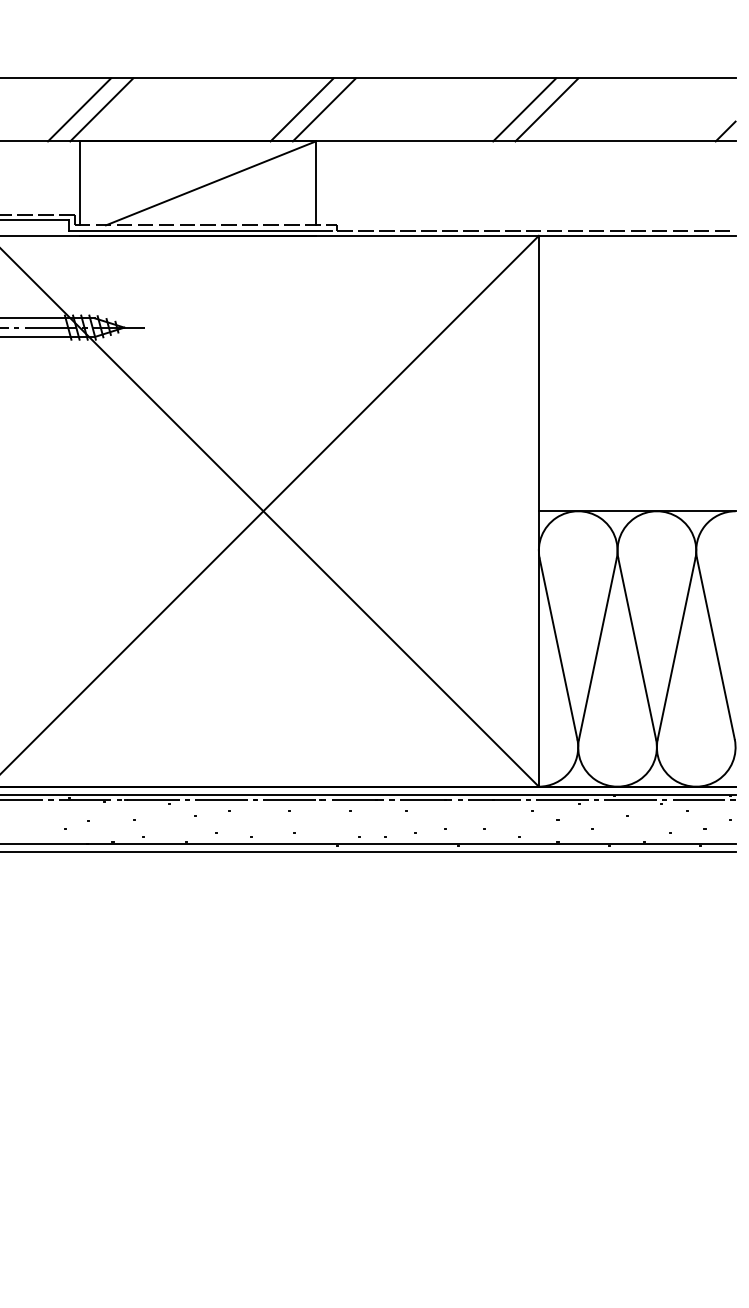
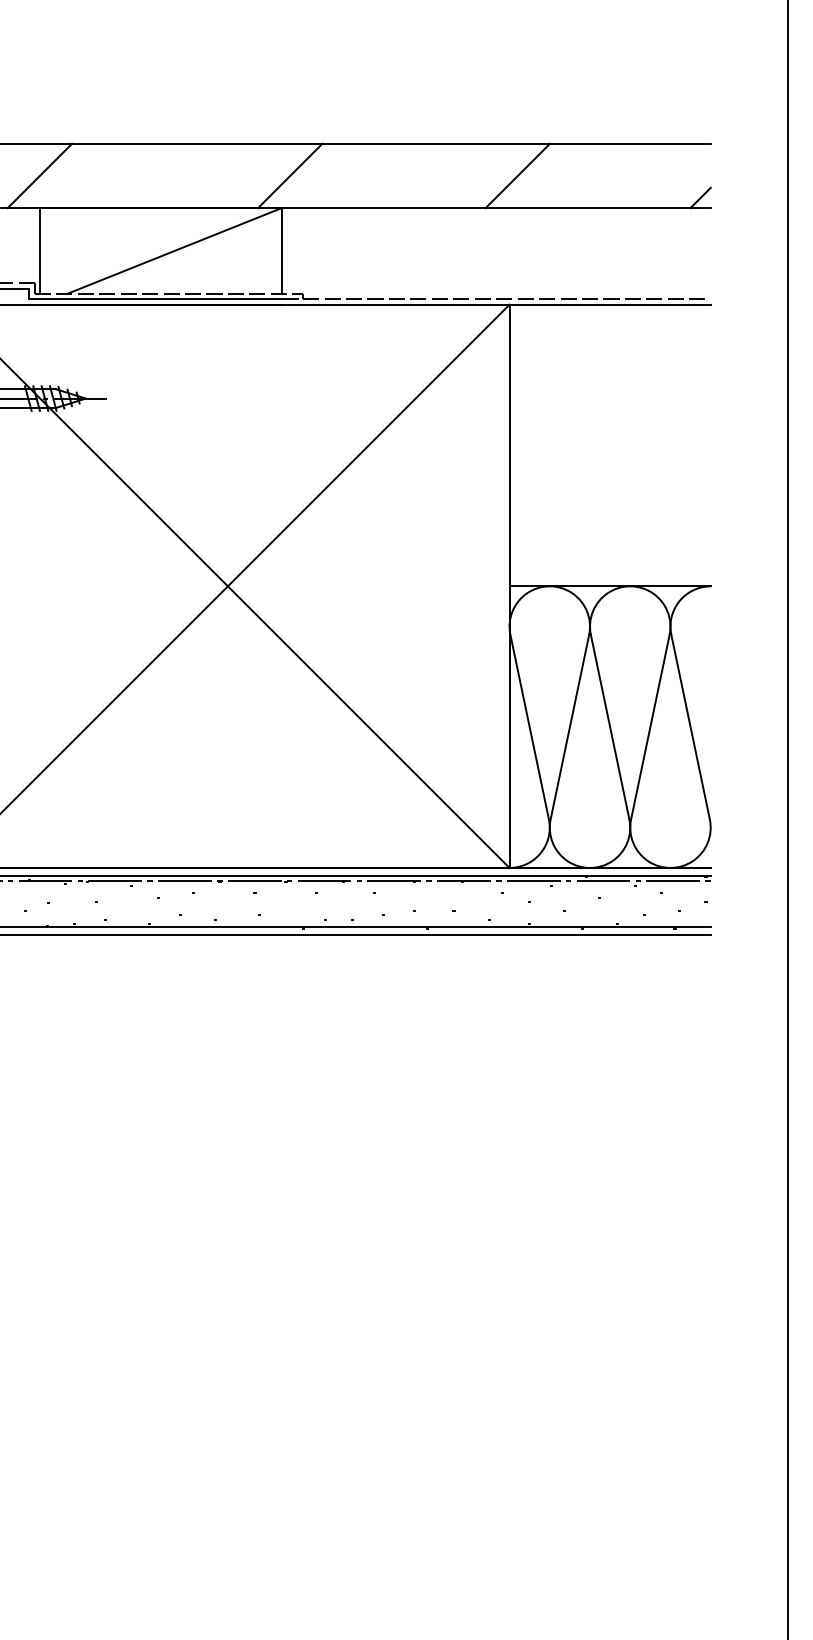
line: (101, 109) -> (62, 175), removed
line: (302, 109) -> (267, 175), removed
line: (524, 109) -> (494, 175), removed

